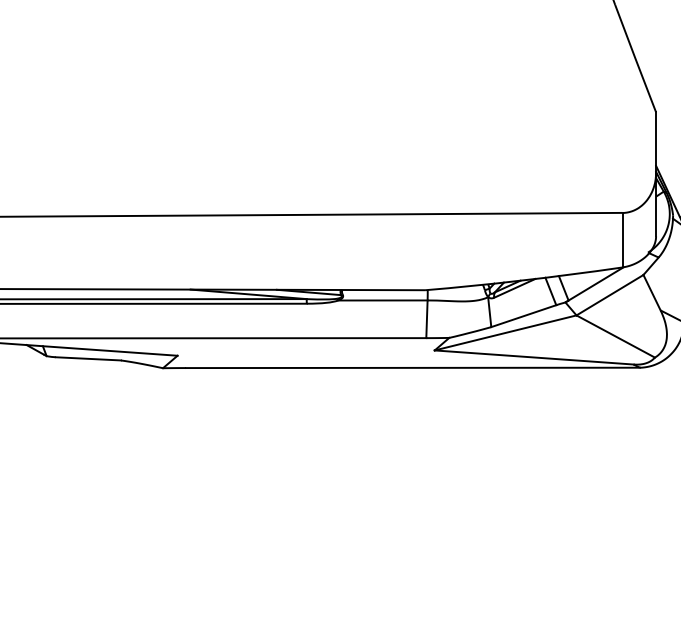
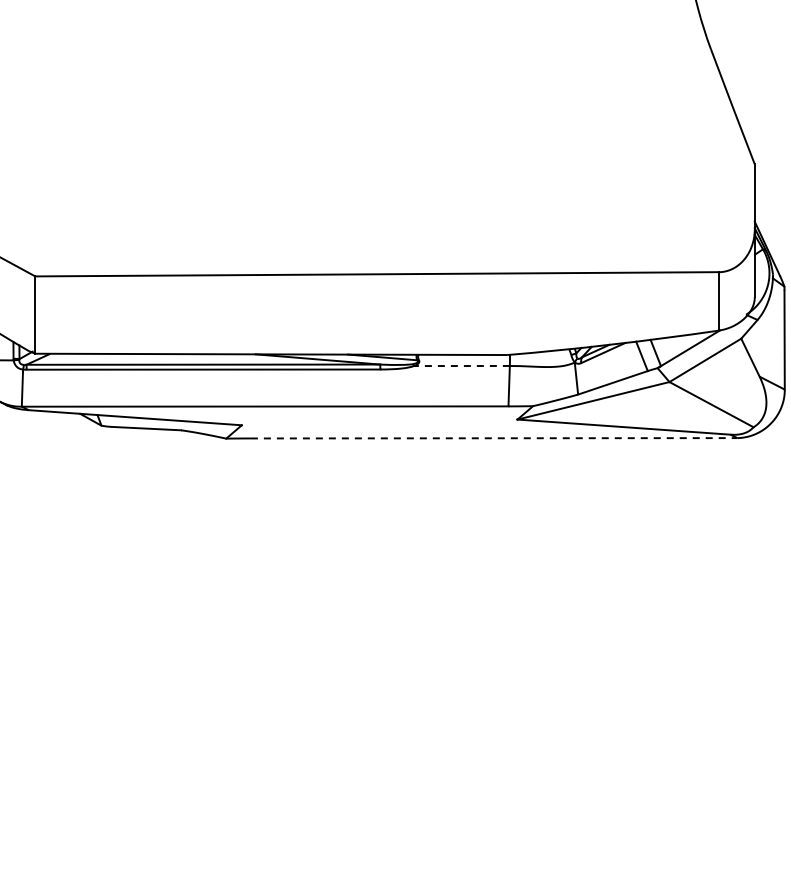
line: (382, 300) -> (461, 366), solid -> dashed
line: (413, 368) -> (494, 438), solid -> dashed

